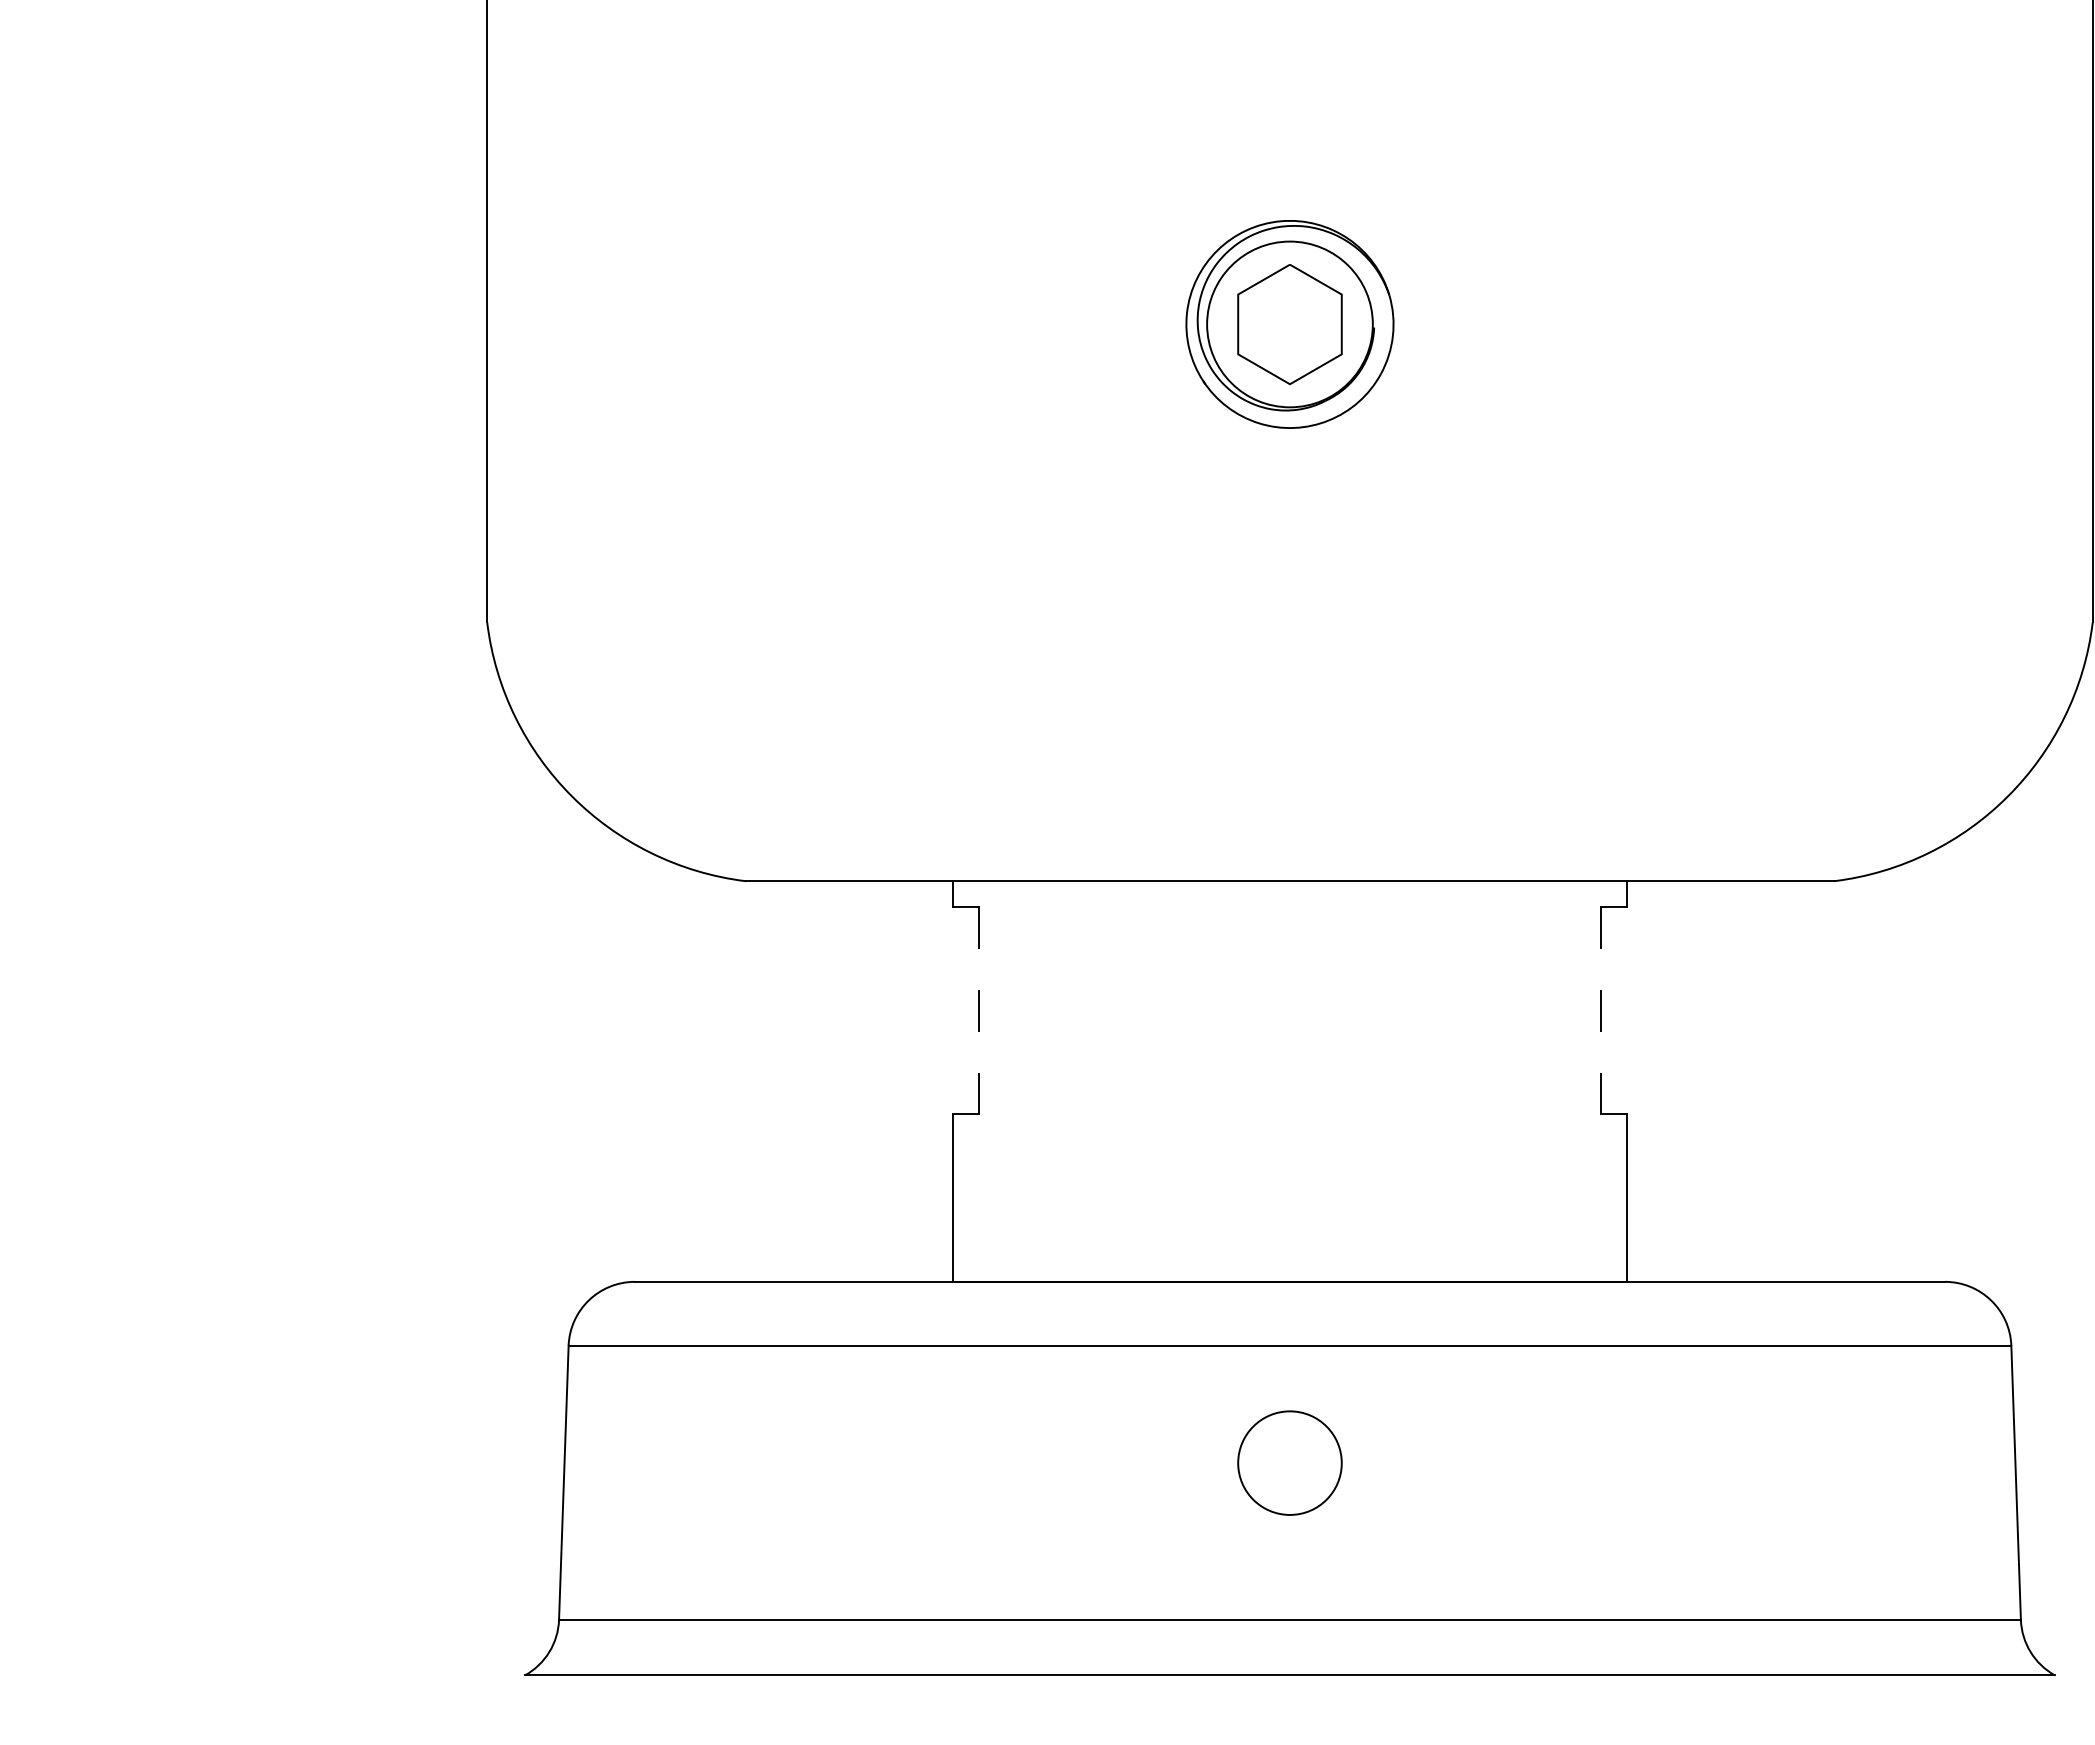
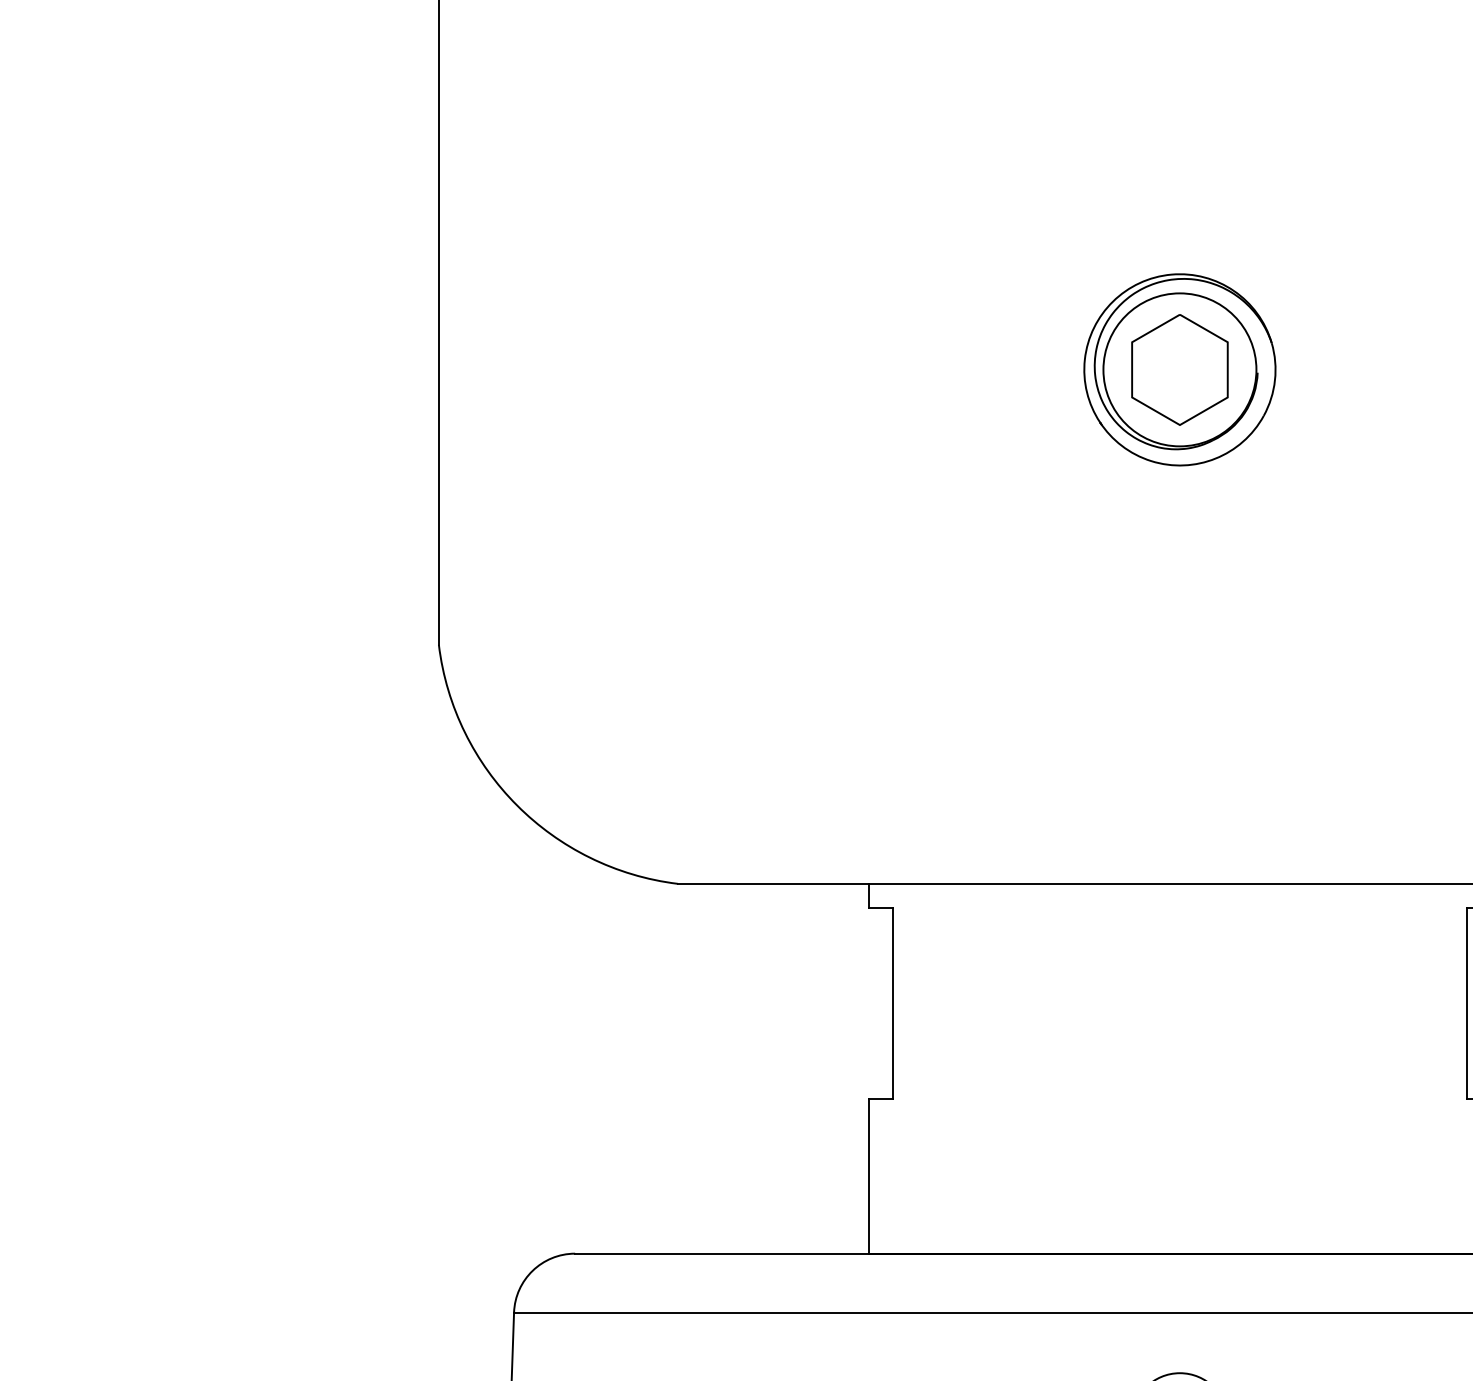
line: (979, 1010) -> (893, 1003), dashed -> solid
line: (1600, 1010) -> (1466, 1003), dashed -> solid

